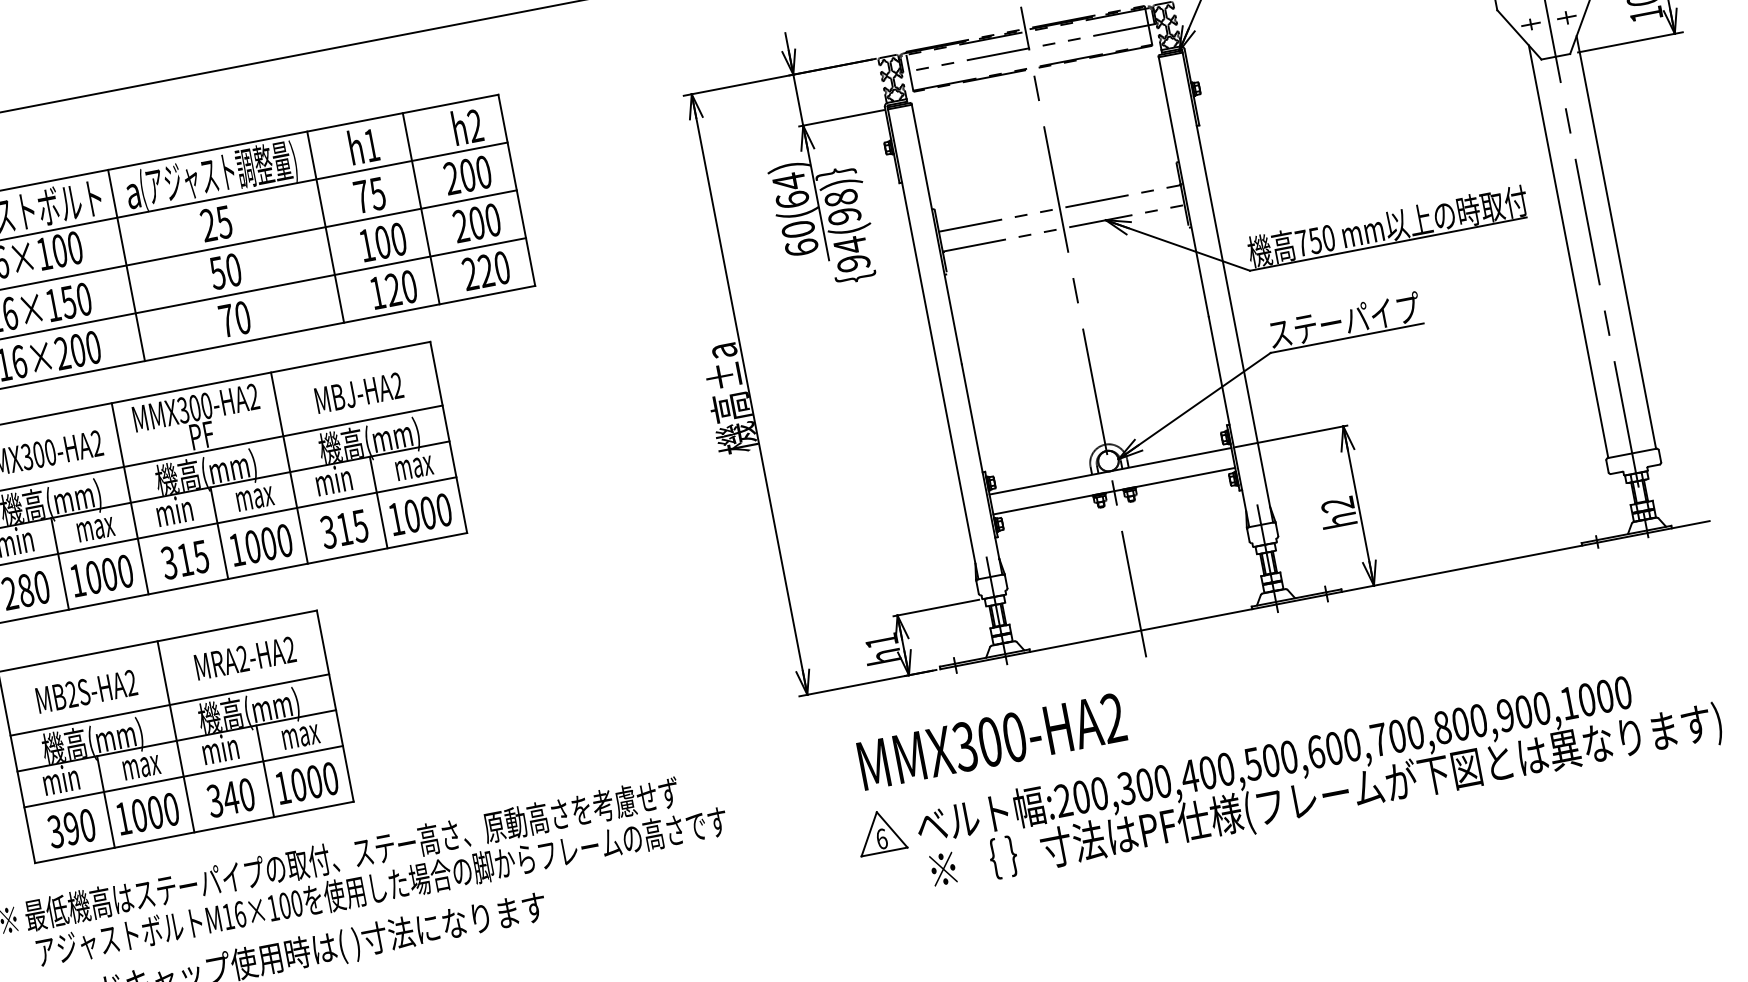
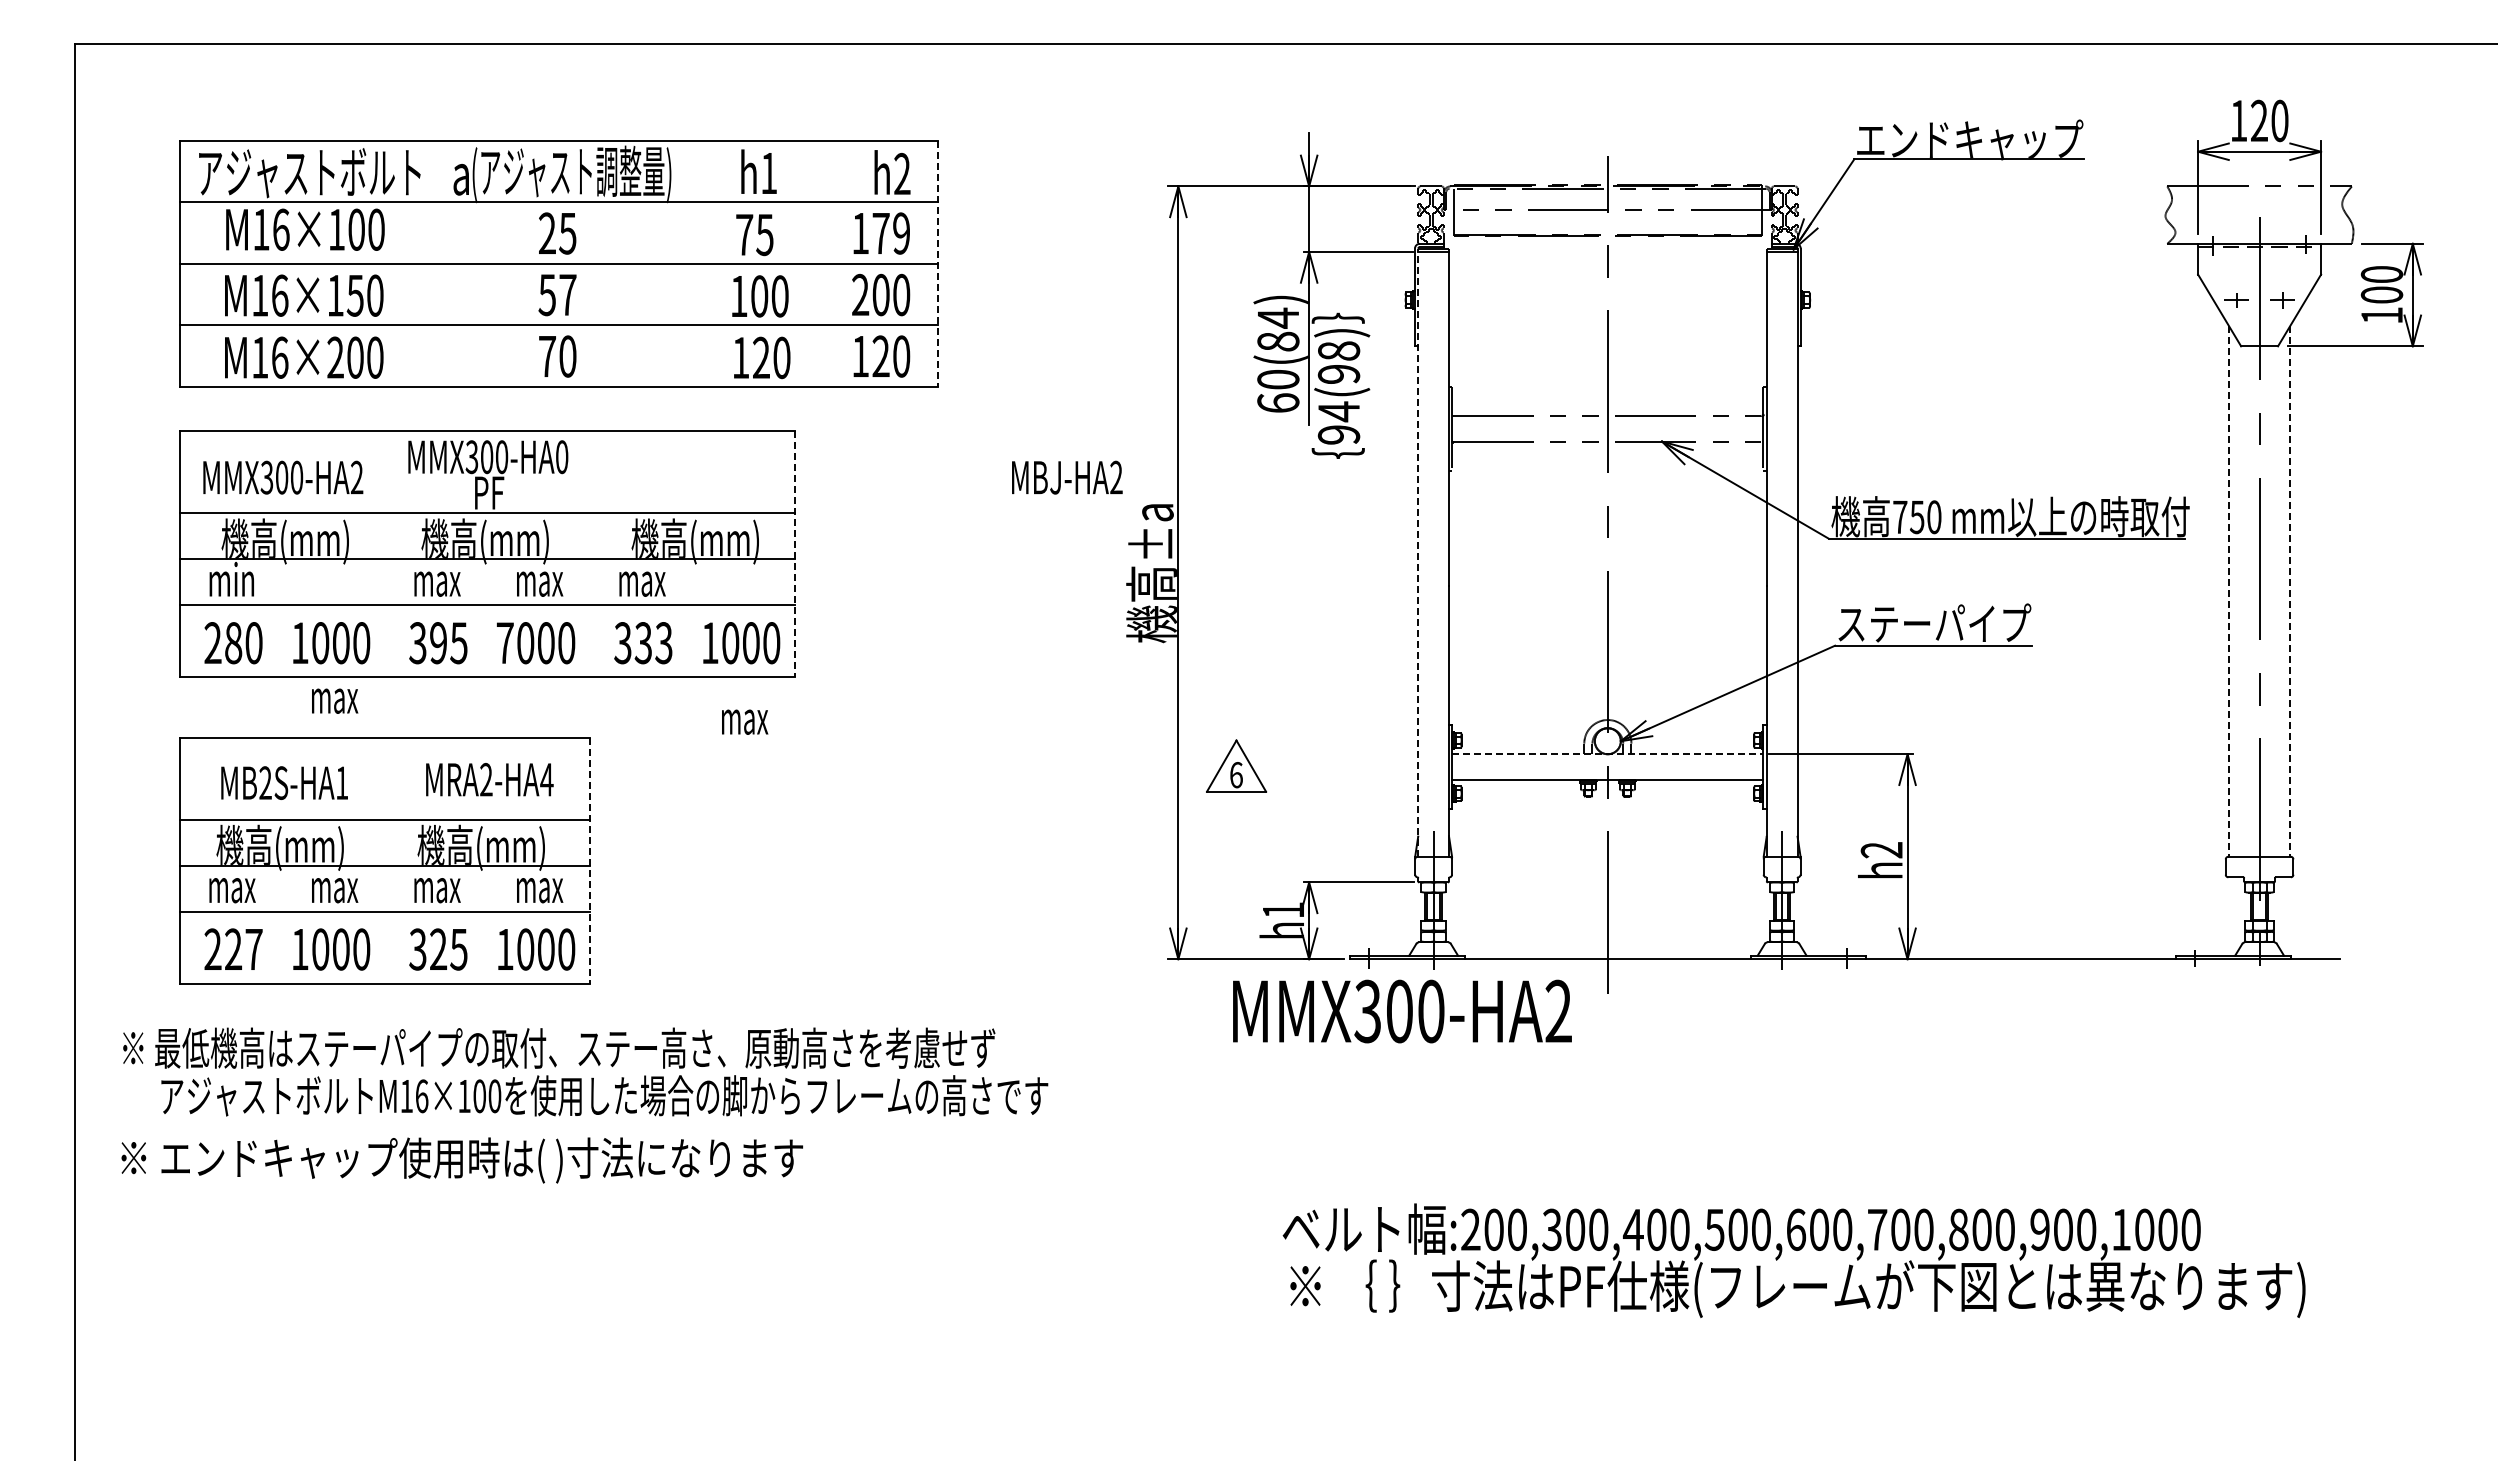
text: (468, 175) -> (881, 233), 200 -> 179
line: (517, 190) -> (938, 264), solid -> dashed
text: (792, 199) -> (1278, 341), 60(64) -> 60(84)
line: (421, 208) -> (815, 263), removed
line: (325, 226) -> (692, 263), removed
line: (1616, 242) -> (2290, 591), solid -> dashed
line: (1568, 251) -> (2228, 591), solid -> dashed
line: (126, 265) -> (436, 263), removed
text: (233, 269) -> (567, 294), 50 -> 57
text: (470, 273) -> (860, 355), 220 -> 120
line: (933, 342) -> (1418, 552), solid -> dashed
text: (359, 392) -> (1067, 477), moved
text: (253, 397) -> (562, 457), MMX300-HA2 -> MMX300-HA0
line: (448, 437) -> (794, 554), solid -> dashed
text: (414, 467) -> (745, 721), moved
line: (289, 468) -> (589, 554), removed
line: (1110, 471) -> (1607, 754), solid -> dashed
text: (334, 479) -> (642, 578), min -> max
line: (129, 499) -> (384, 554), removed
line: (378, 502) -> (692, 618), removed
text: (174, 509) -> (437, 578), min -> max
text: (352, 527) -> (653, 643), 315 -> 333
text: (96, 528) -> (335, 700), moved
line: (219, 533) -> (487, 618), removed
text: (236, 549) -> (504, 642), 1000 -> 7000
text: (185, 560) -> (438, 643), 315 -> 395
line: (60, 564) -> (282, 618), removed
text: (289, 649) -> (546, 779), MRA2-HA2 -> MRA2-HA4
text: (131, 682) -> (342, 782), MB2S-HA2 -> MB2S-HA1
line: (335, 706) -> (589, 861), solid -> dashed
line: (175, 736) -> (384, 860), removed
text: (992, 741) -> (1402, 1011), moved
text: (220, 748) -> (437, 885), min -> max
line: (265, 771) -> (487, 924), removed
text: (1318, 776) -> (1793, 1260), moved
text: (61, 779) -> (232, 885), min -> max
text: (238, 796) -> (448, 949), 340 -> 325
line: (106, 801) -> (282, 924), removed
text: (71, 828) -> (233, 949), 390 -> 227
part: (880, 831) -> (1236, 765), moved

